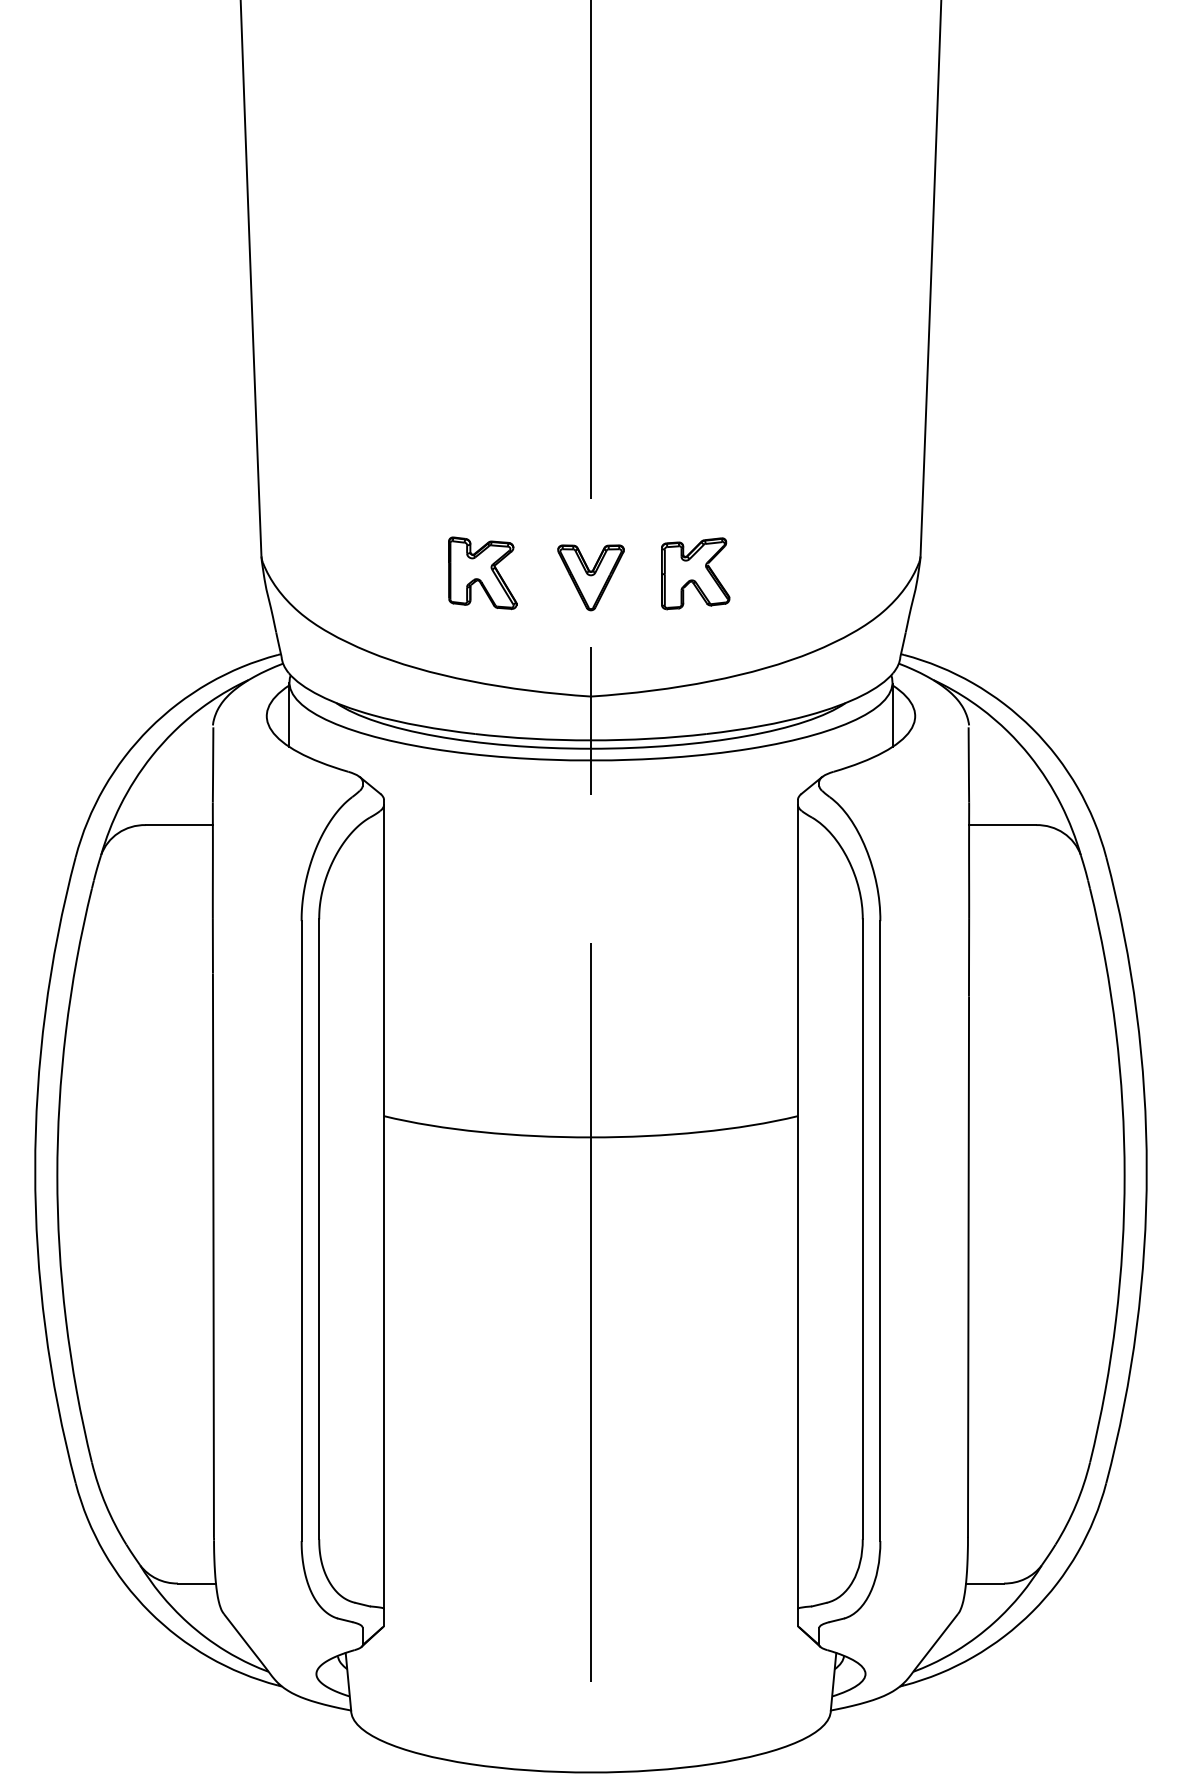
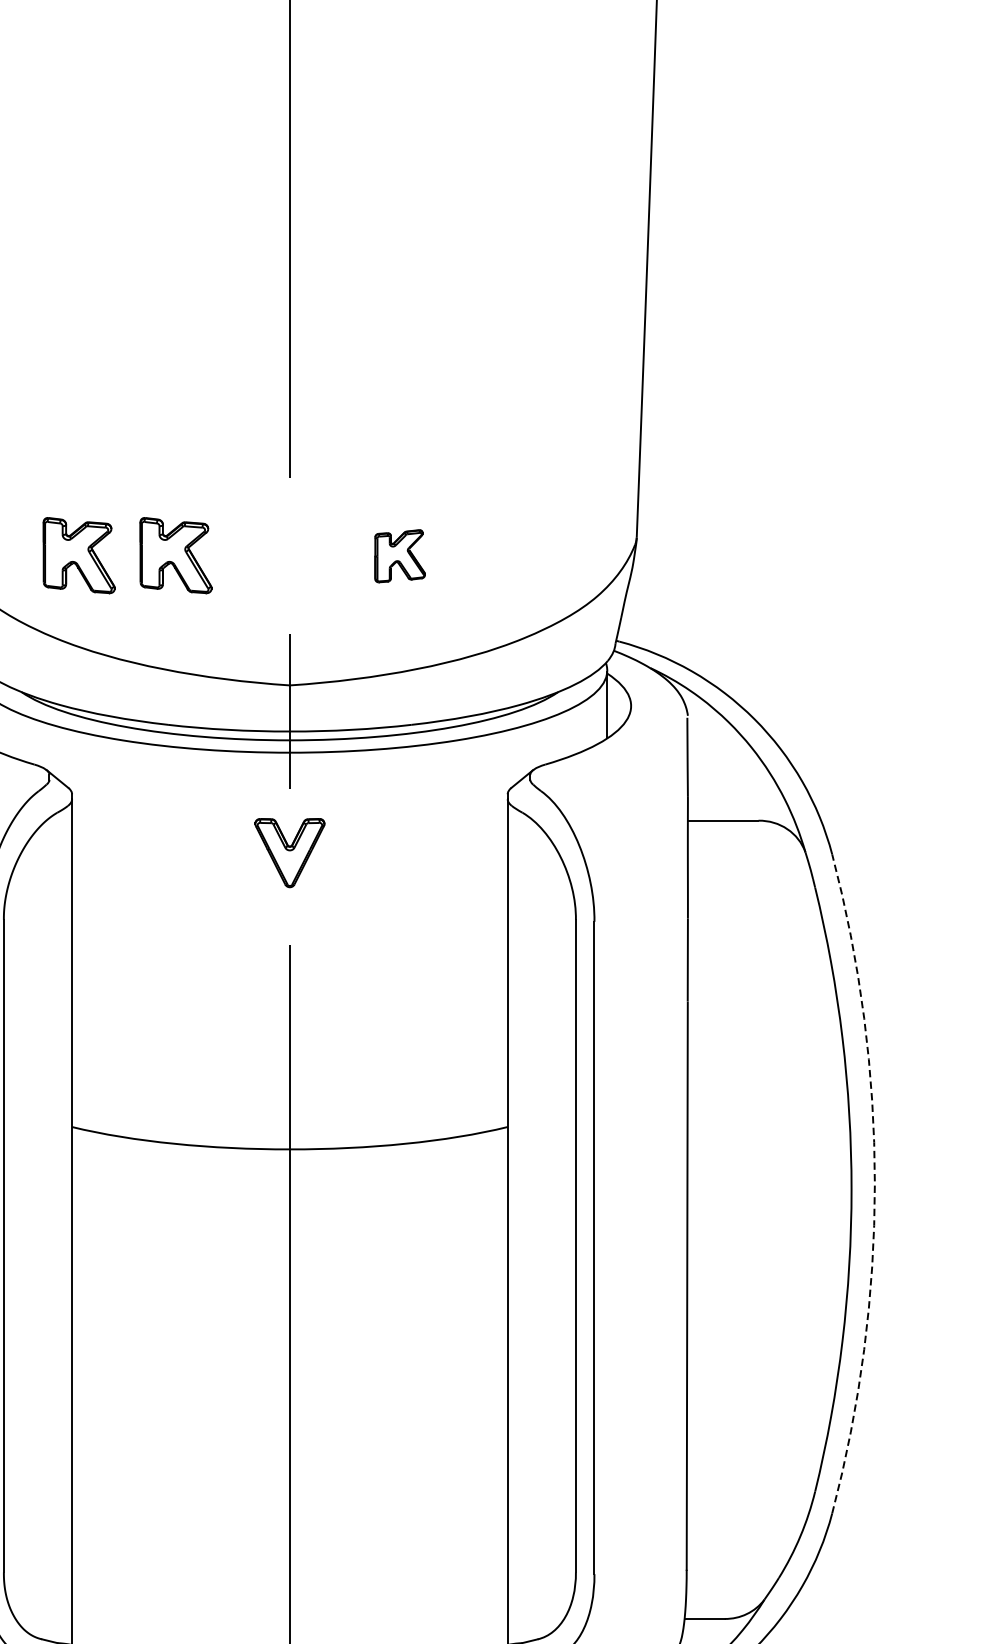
part: (390, 573) -> (78, 555), added
part: (695, 573) -> (399, 555), size x0.7
part: (590, 577) -> (289, 852), moved
arc: (1146, 1170) -> (874, 1184), solid -> dashed

